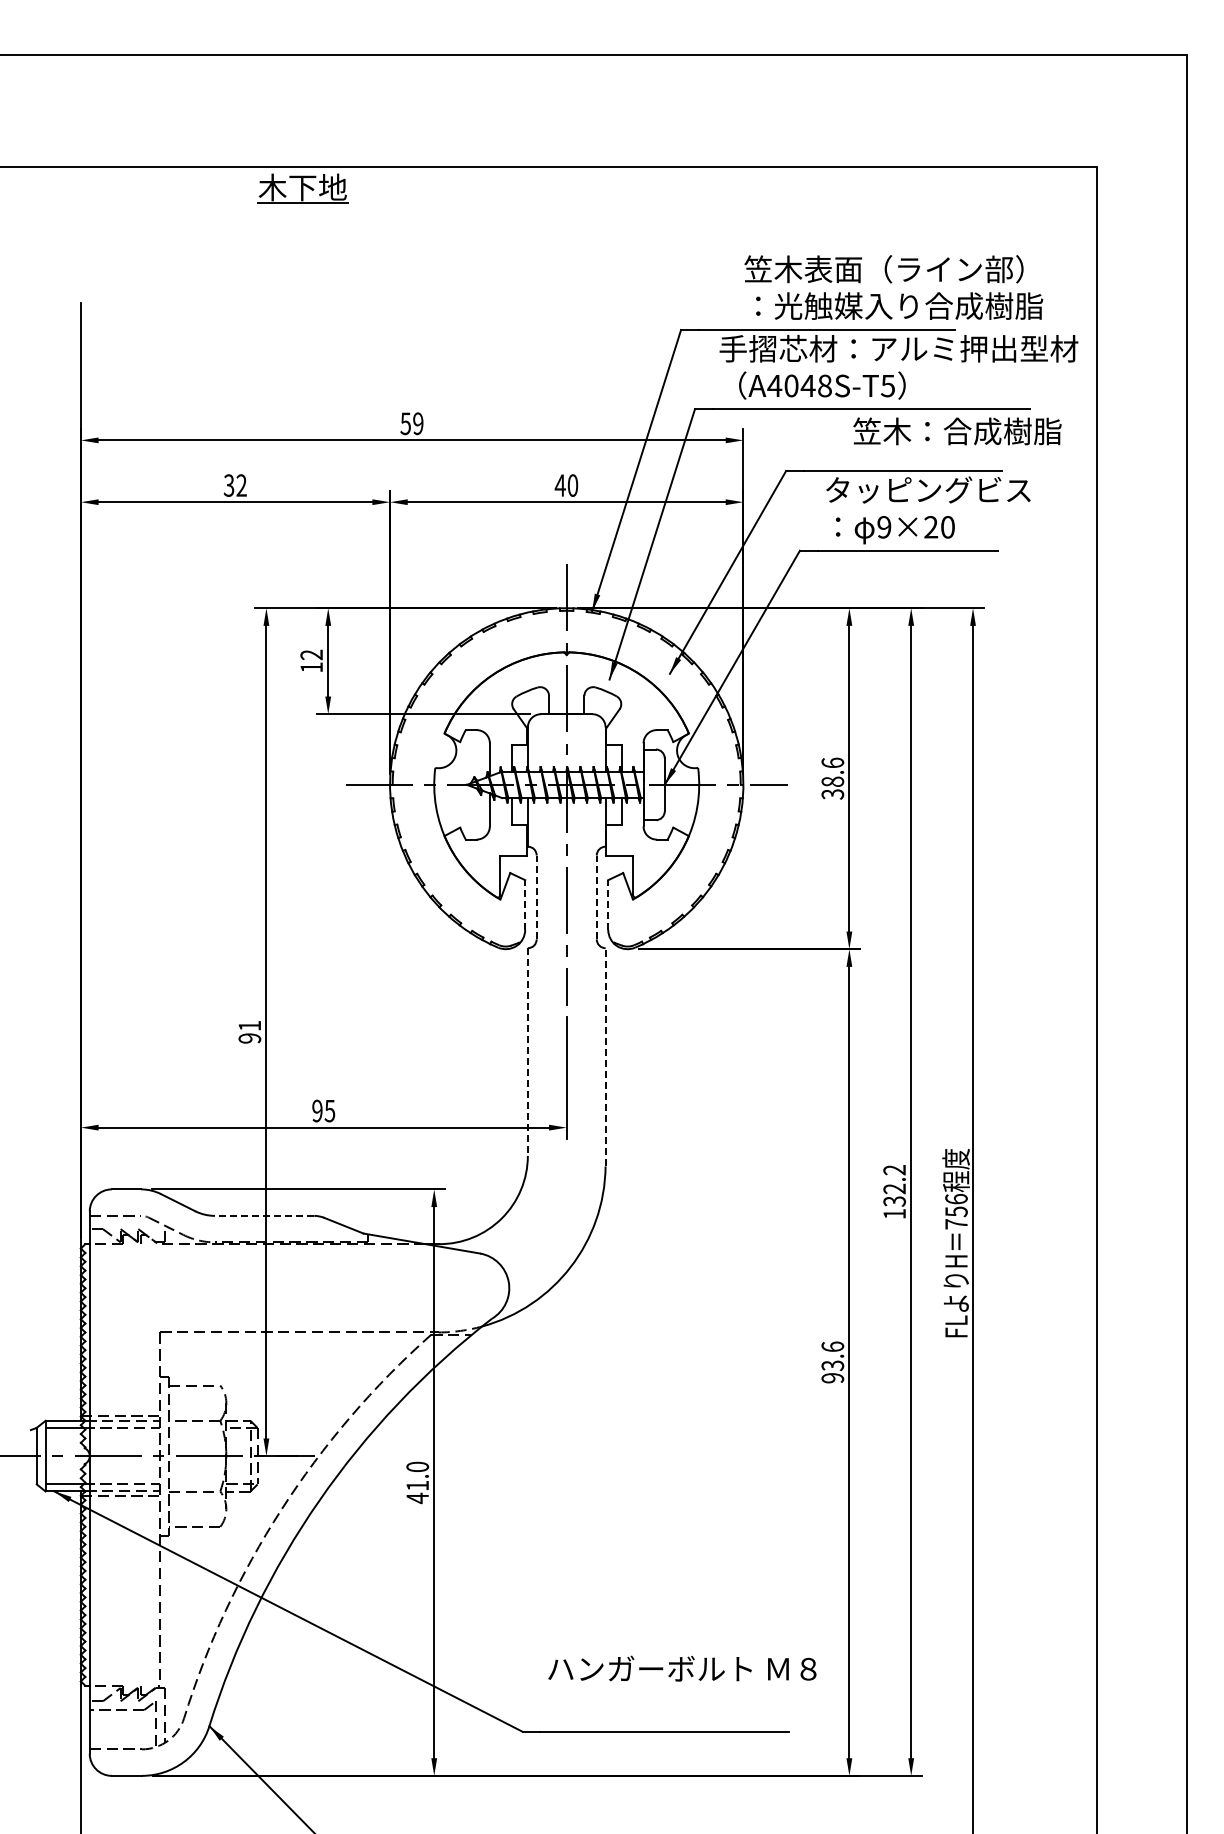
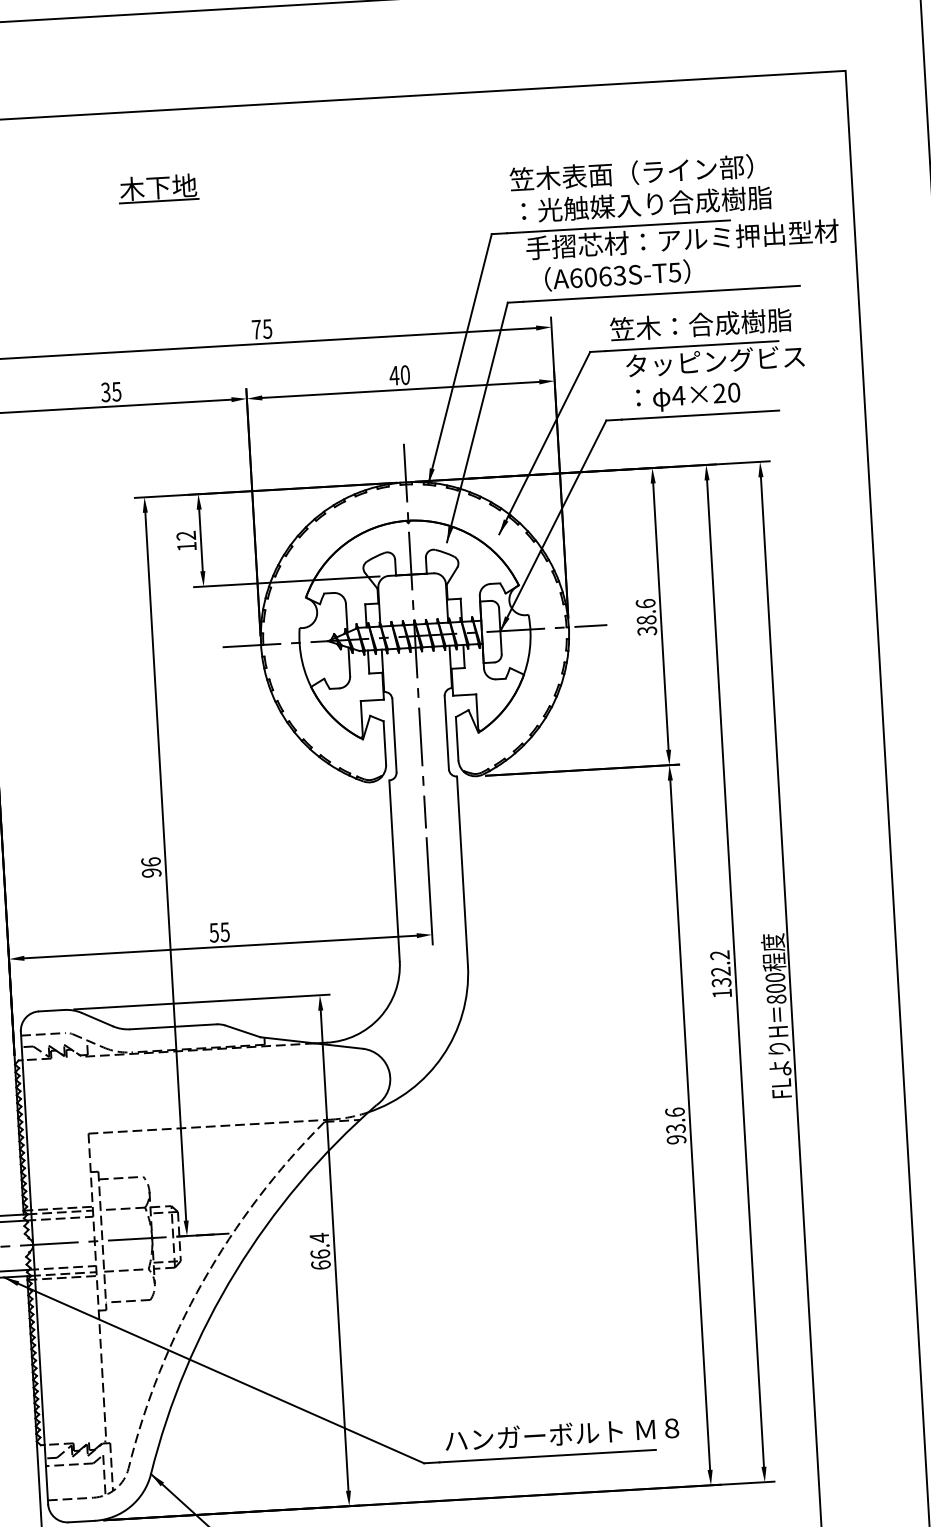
part: (302, 188) -> (158, 188), moved
text: (893, 287) -> (640, 188), moved
text: (799, 385) -> (597, 276), A4048S-T5 -> A6063S-T5
text: (411, 423) -> (261, 329), 59 -> 75
text: (957, 431) -> (701, 324), moved
text: (241, 485) -> (116, 391), 32 -> 35
text: (883, 527) -> (678, 396), 9×20 -> 4×20
line: (536, 897) -> (394, 735), dashed -> solid
line: (596, 897) -> (446, 732), dashed -> solid
line: (525, 904) -> (385, 742), dashed -> solid
line: (608, 904) -> (457, 738), dashed -> solid
text: (249, 1025) -> (150, 861), 91 -> 96
line: (527, 1052) -> (394, 871), dashed -> solid
line: (605, 1056) -> (462, 870), dashed -> solid
text: (317, 1110) -> (214, 932), 95 -> 55
text: (956, 1211) -> (775, 988), 756 -> 800
line: (264, 1215) -> (173, 1026), dashed -> solid
text: (417, 1482) -> (320, 1251), 41.0 -> 66.4
text: (682, 1668) -> (562, 1434), moved

